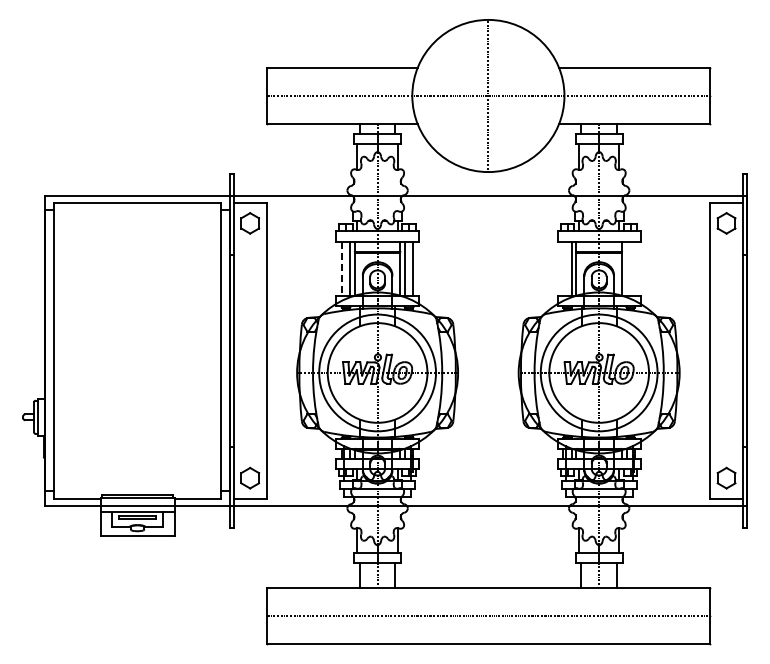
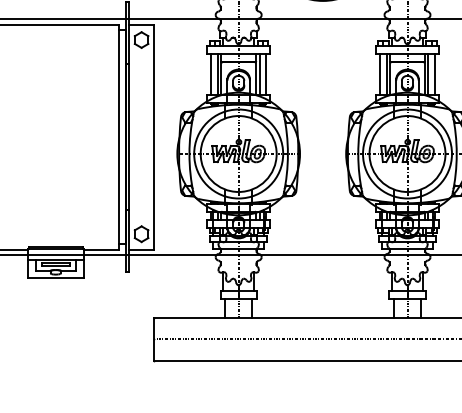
line: (341, 268) -> (211, 74), dashed -> solid
line: (563, 268) -> (380, 74), added
line: (626, 268) -> (428, 74), added
line: (634, 268) -> (434, 74), added

